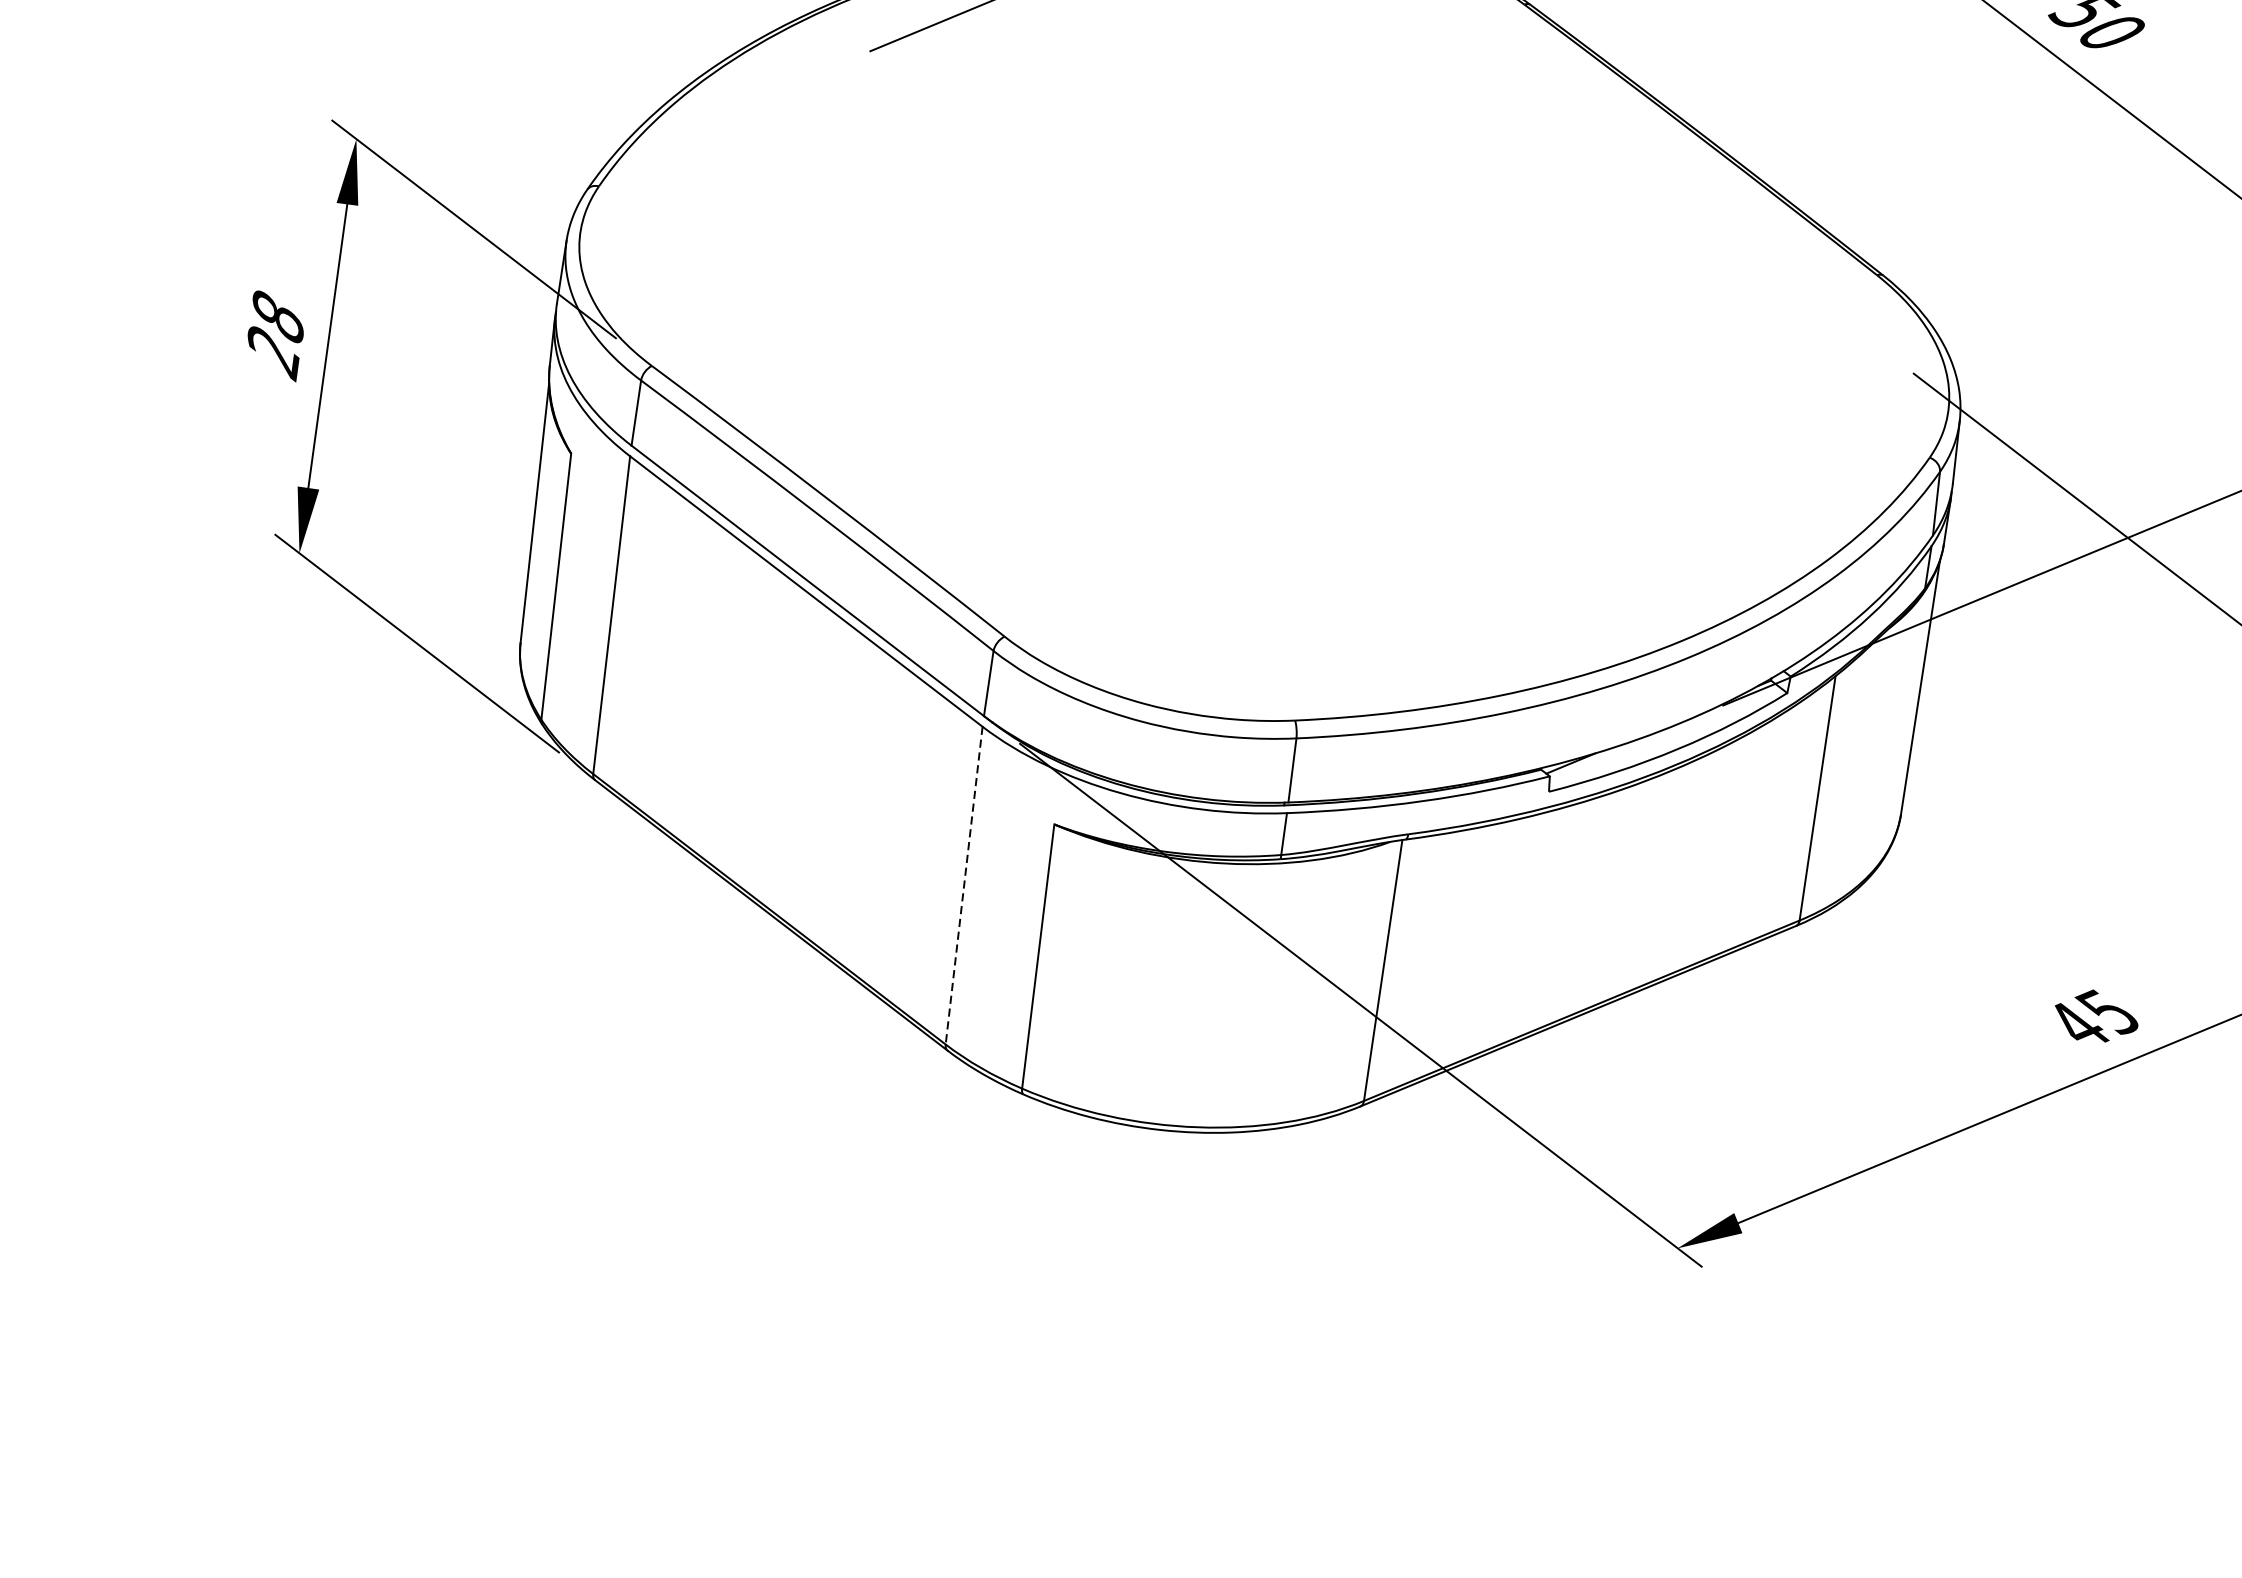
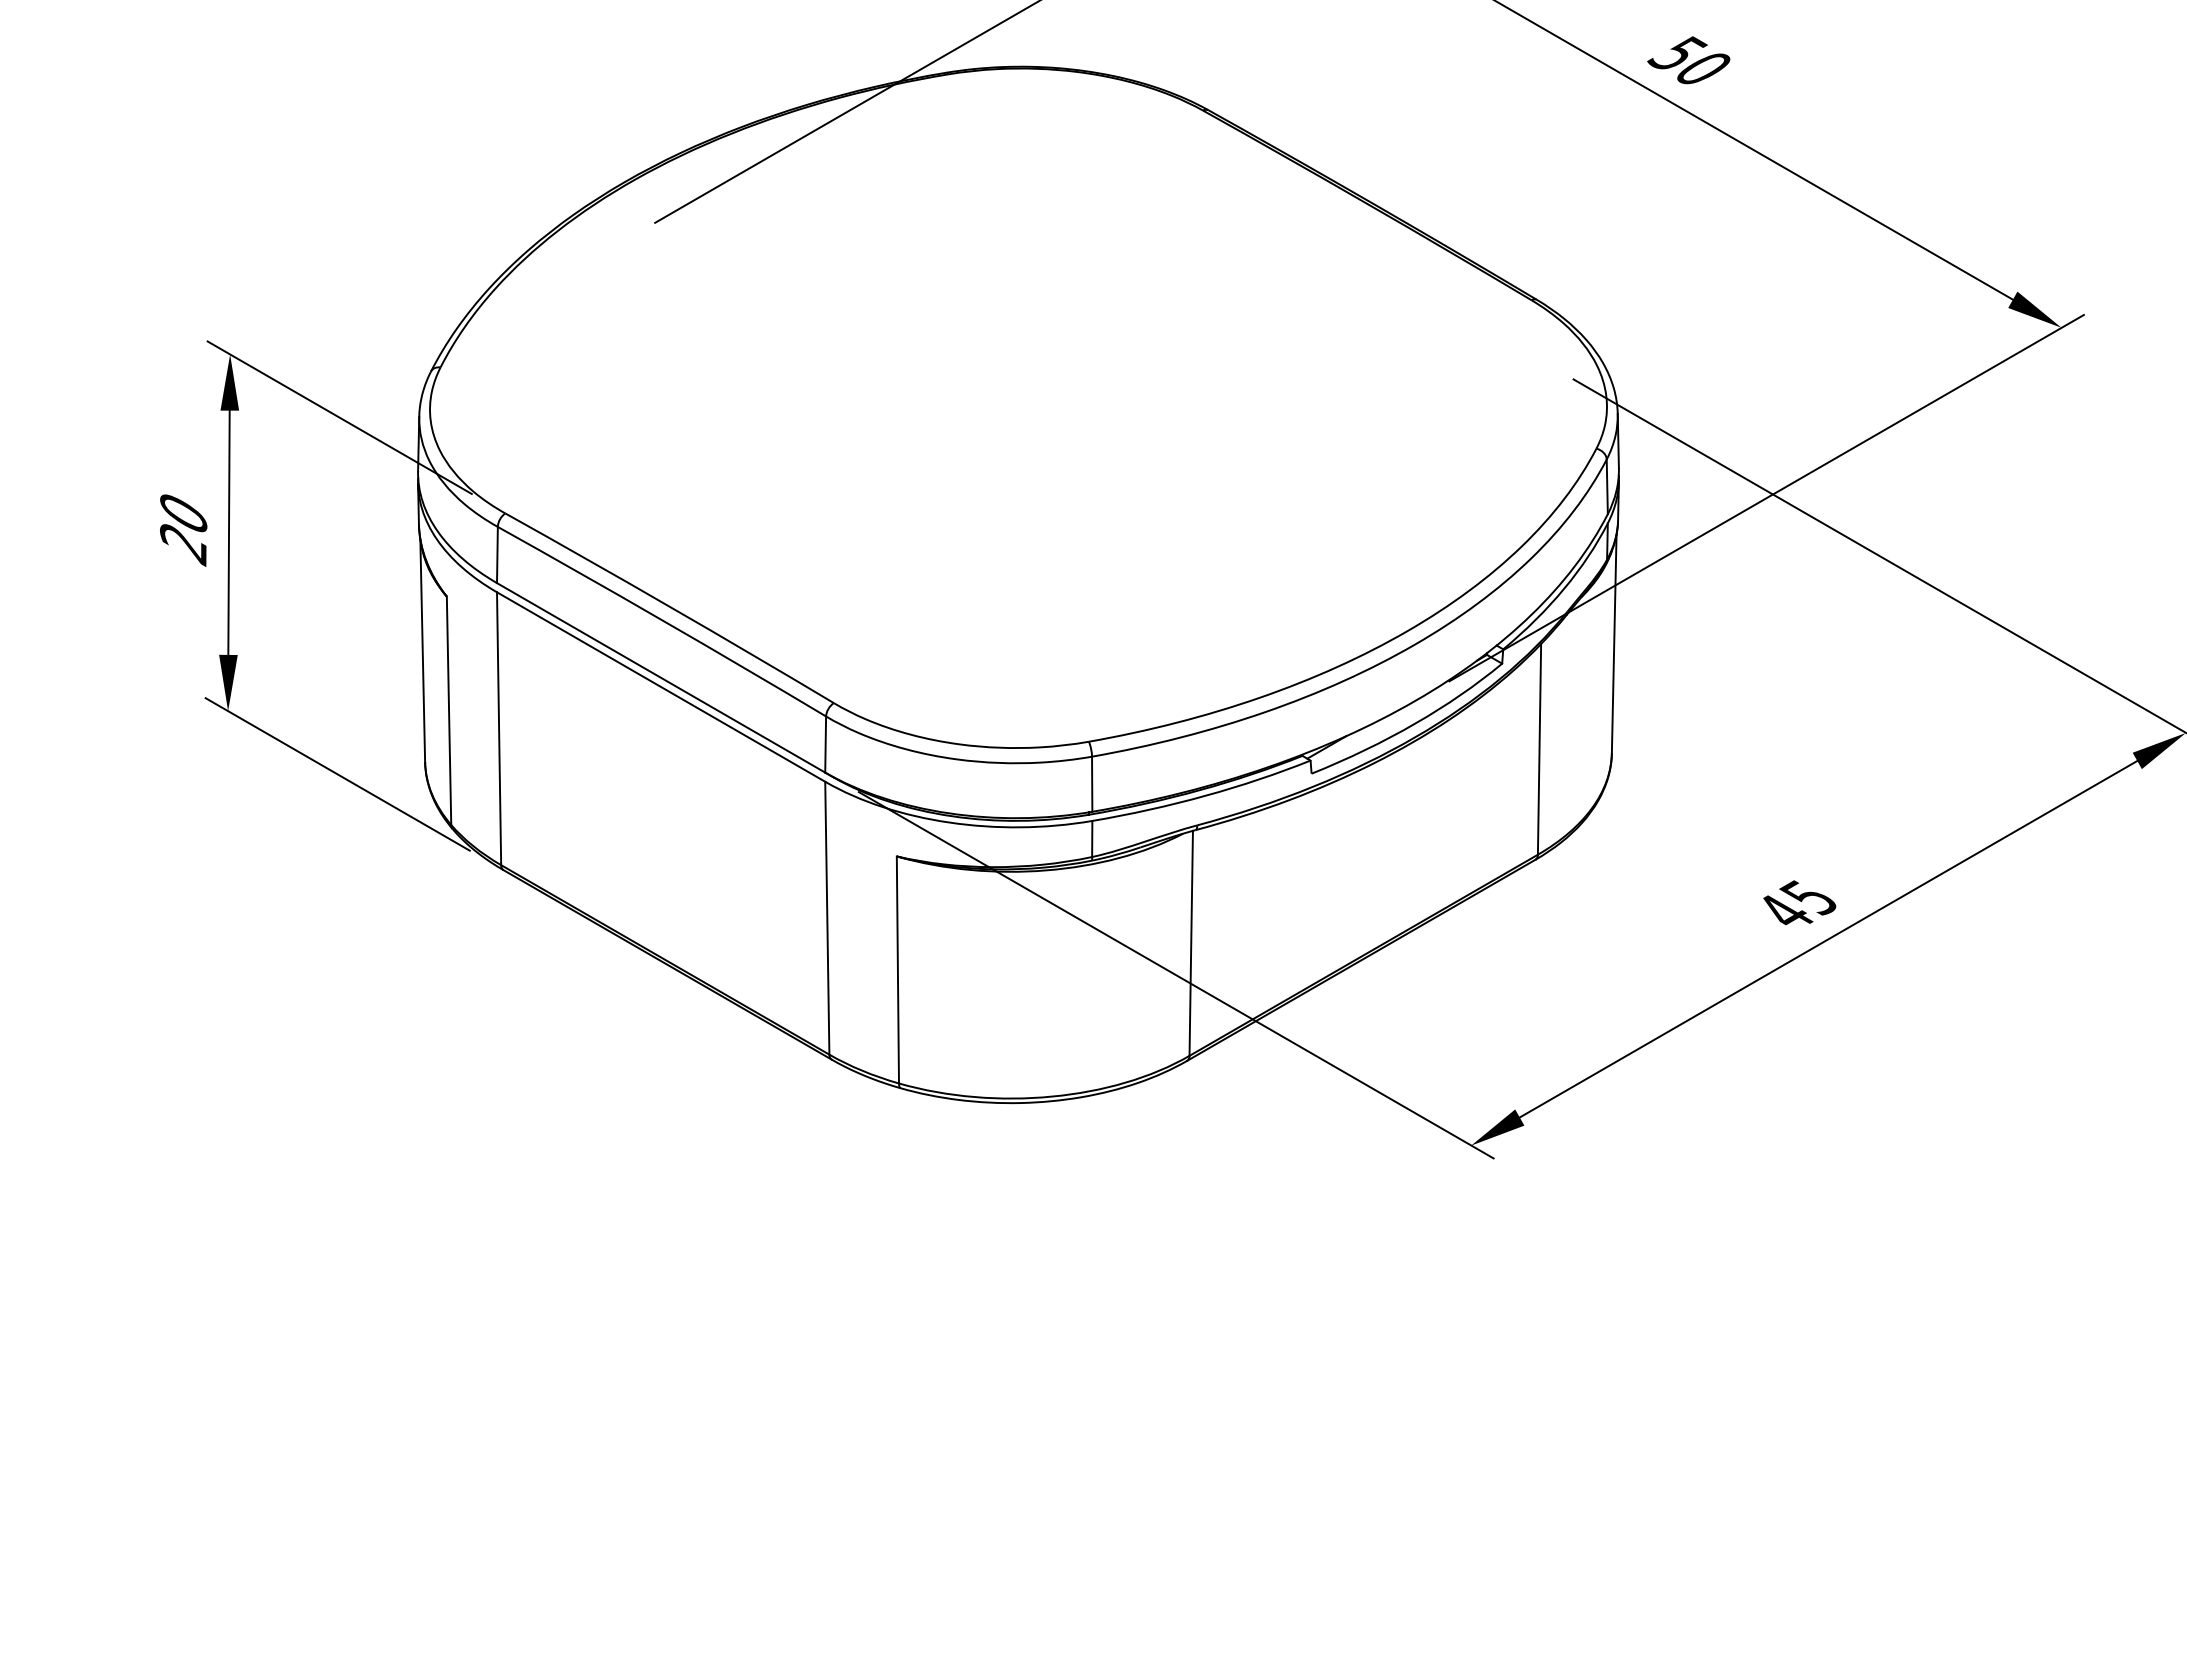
text: (277, 316) -> (183, 513), 28 -> 20
line: (964, 885) -> (827, 918), dashed -> solid

